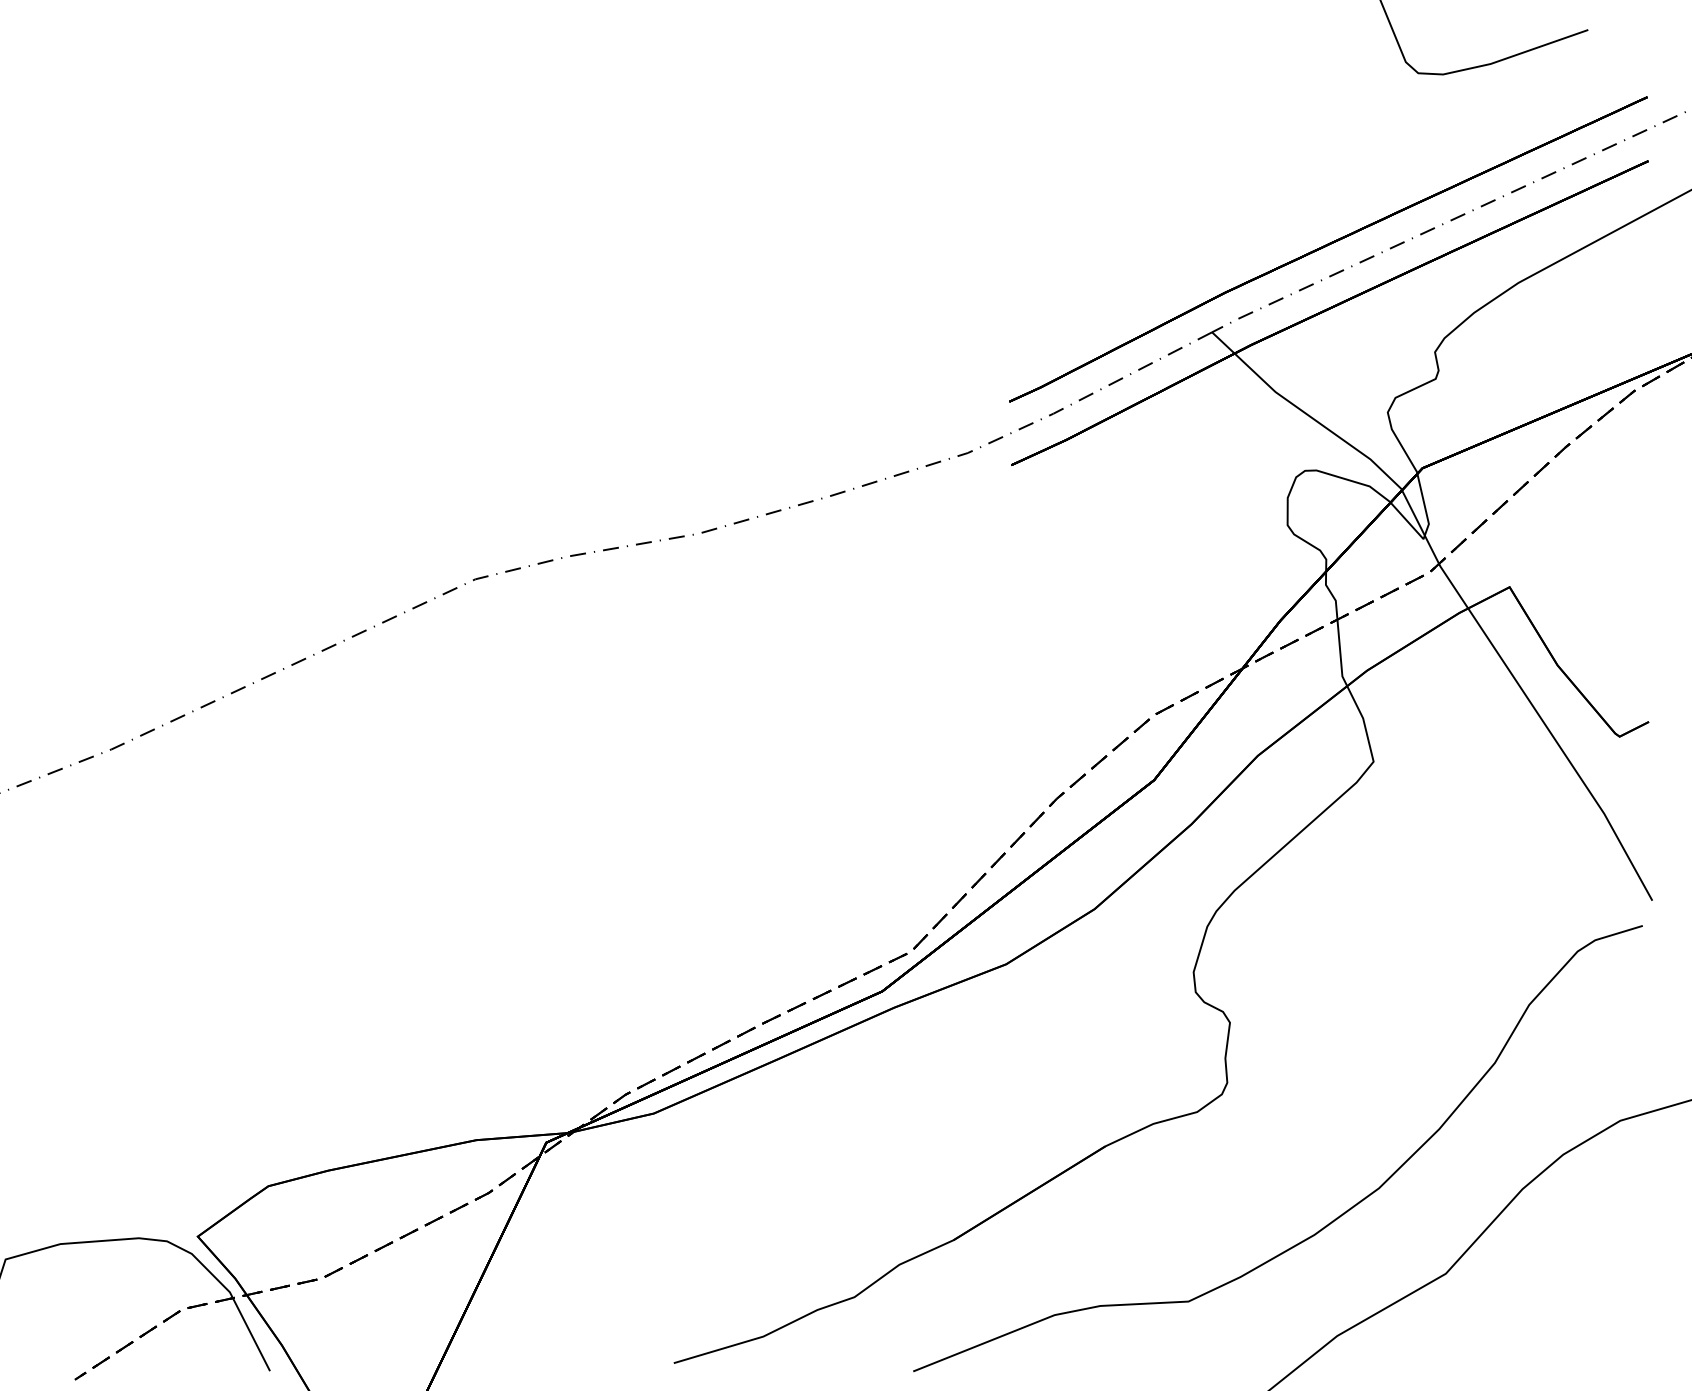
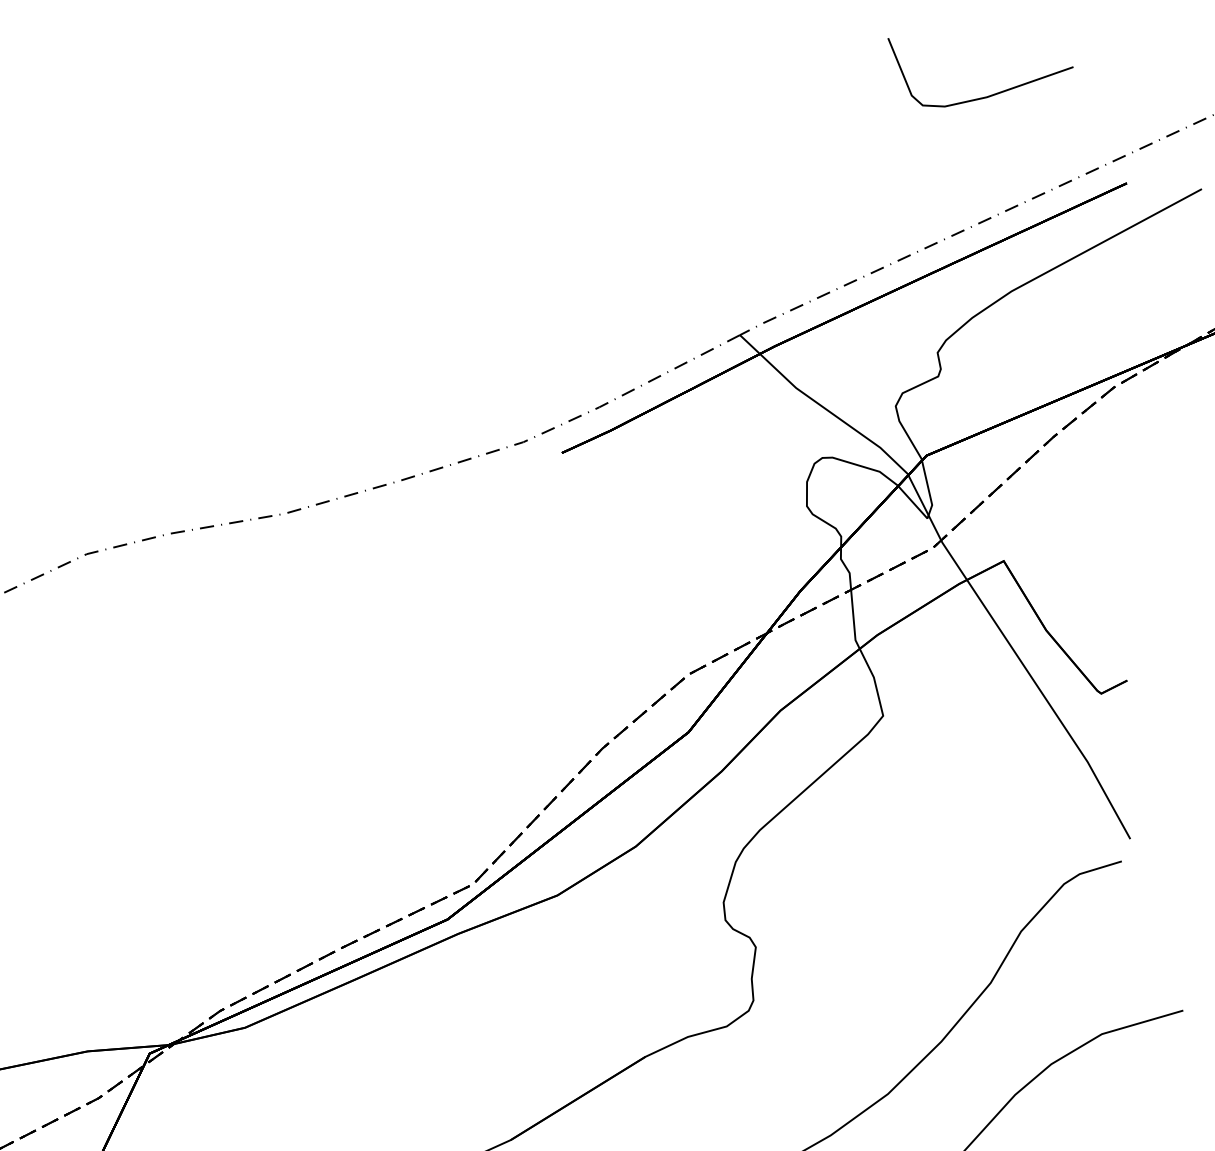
part: (1328, 249) -> (843, 261), removed

